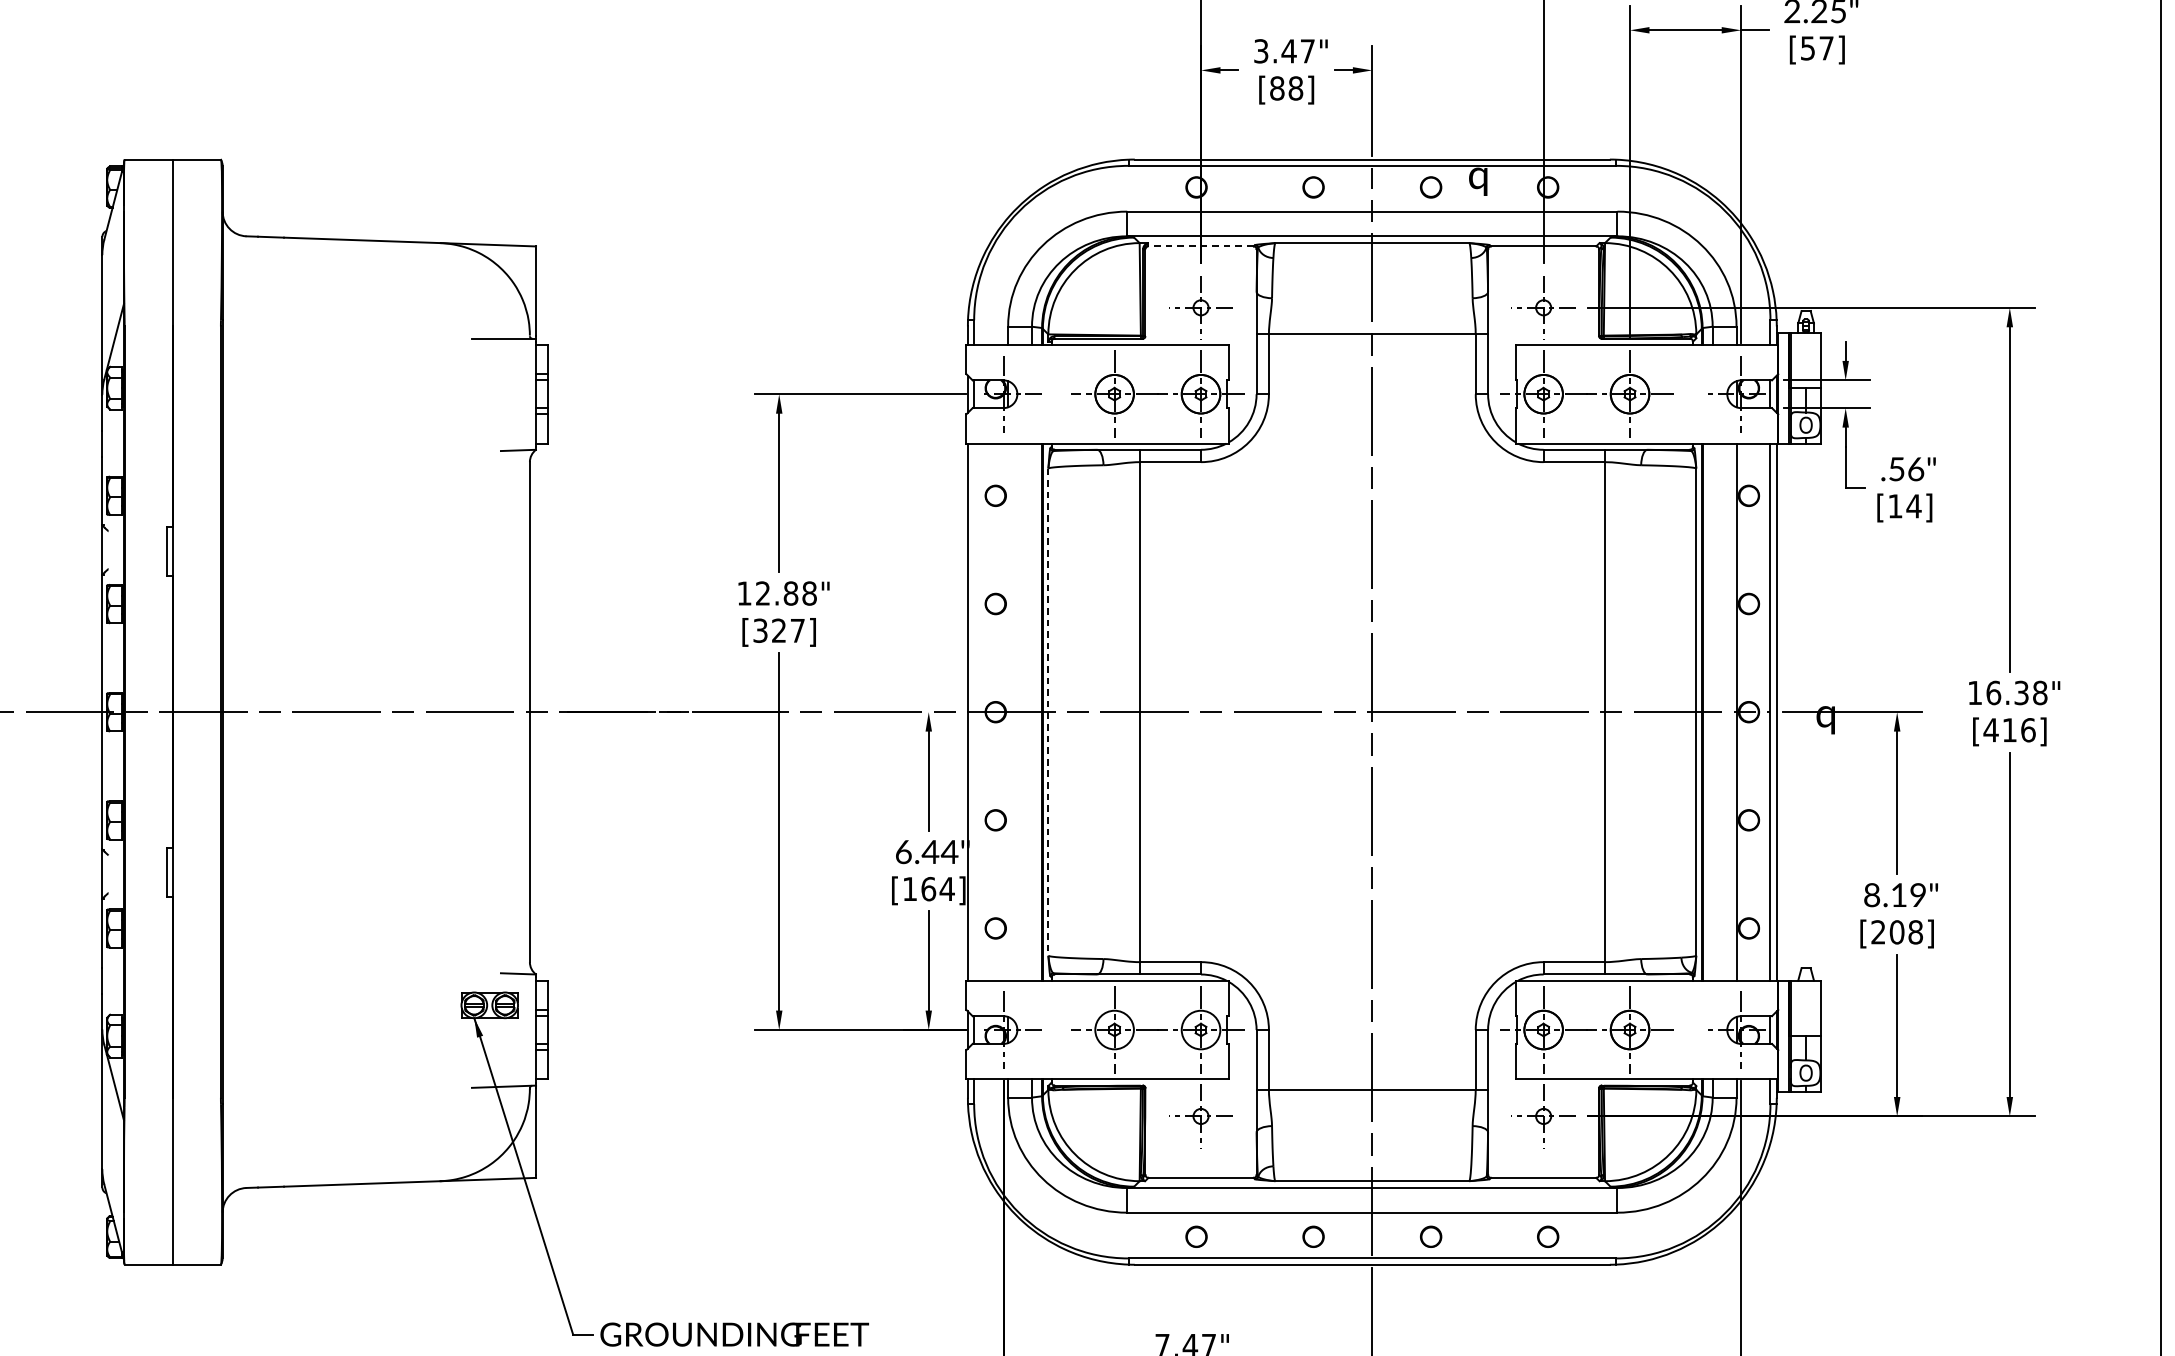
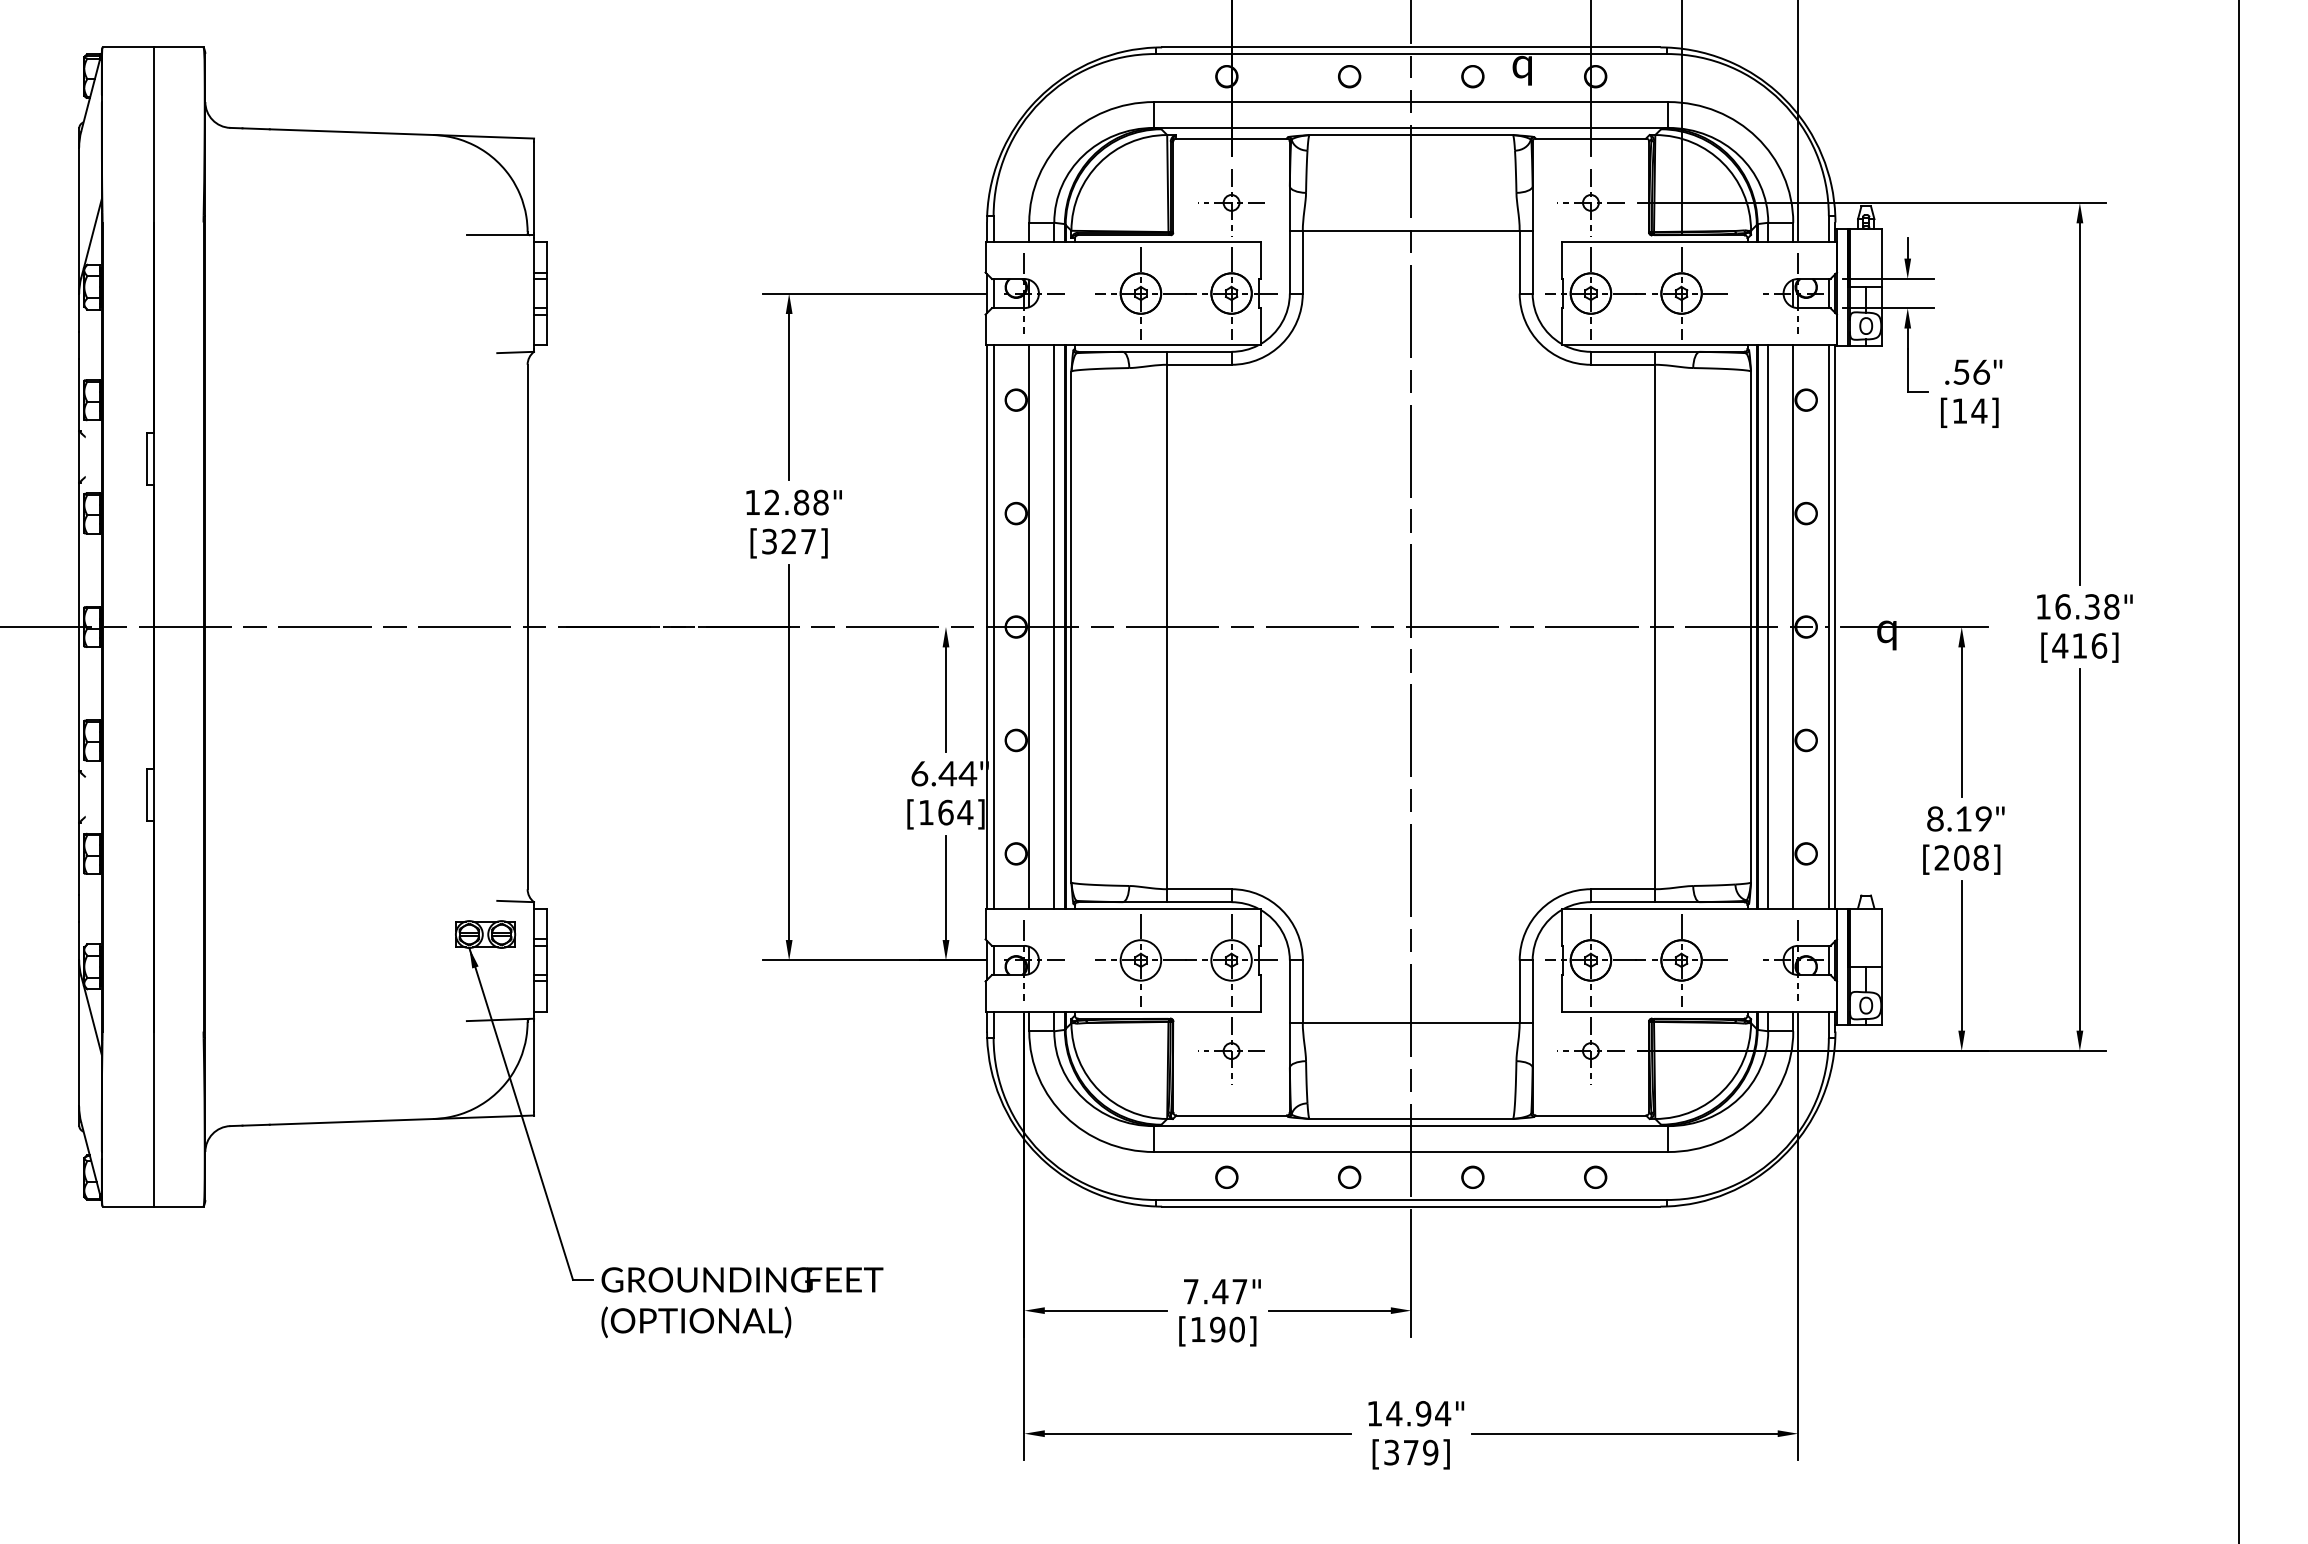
line: (1200, 246) -> (1231, 138), dashed -> solid
line: (974, 711) -> (993, 626), added
line: (1008, 711) -> (1029, 626), added
line: (1032, 711) -> (1054, 626), added
line: (1712, 711) -> (1768, 626), added
line: (1048, 712) -> (1071, 627), dashed -> solid

